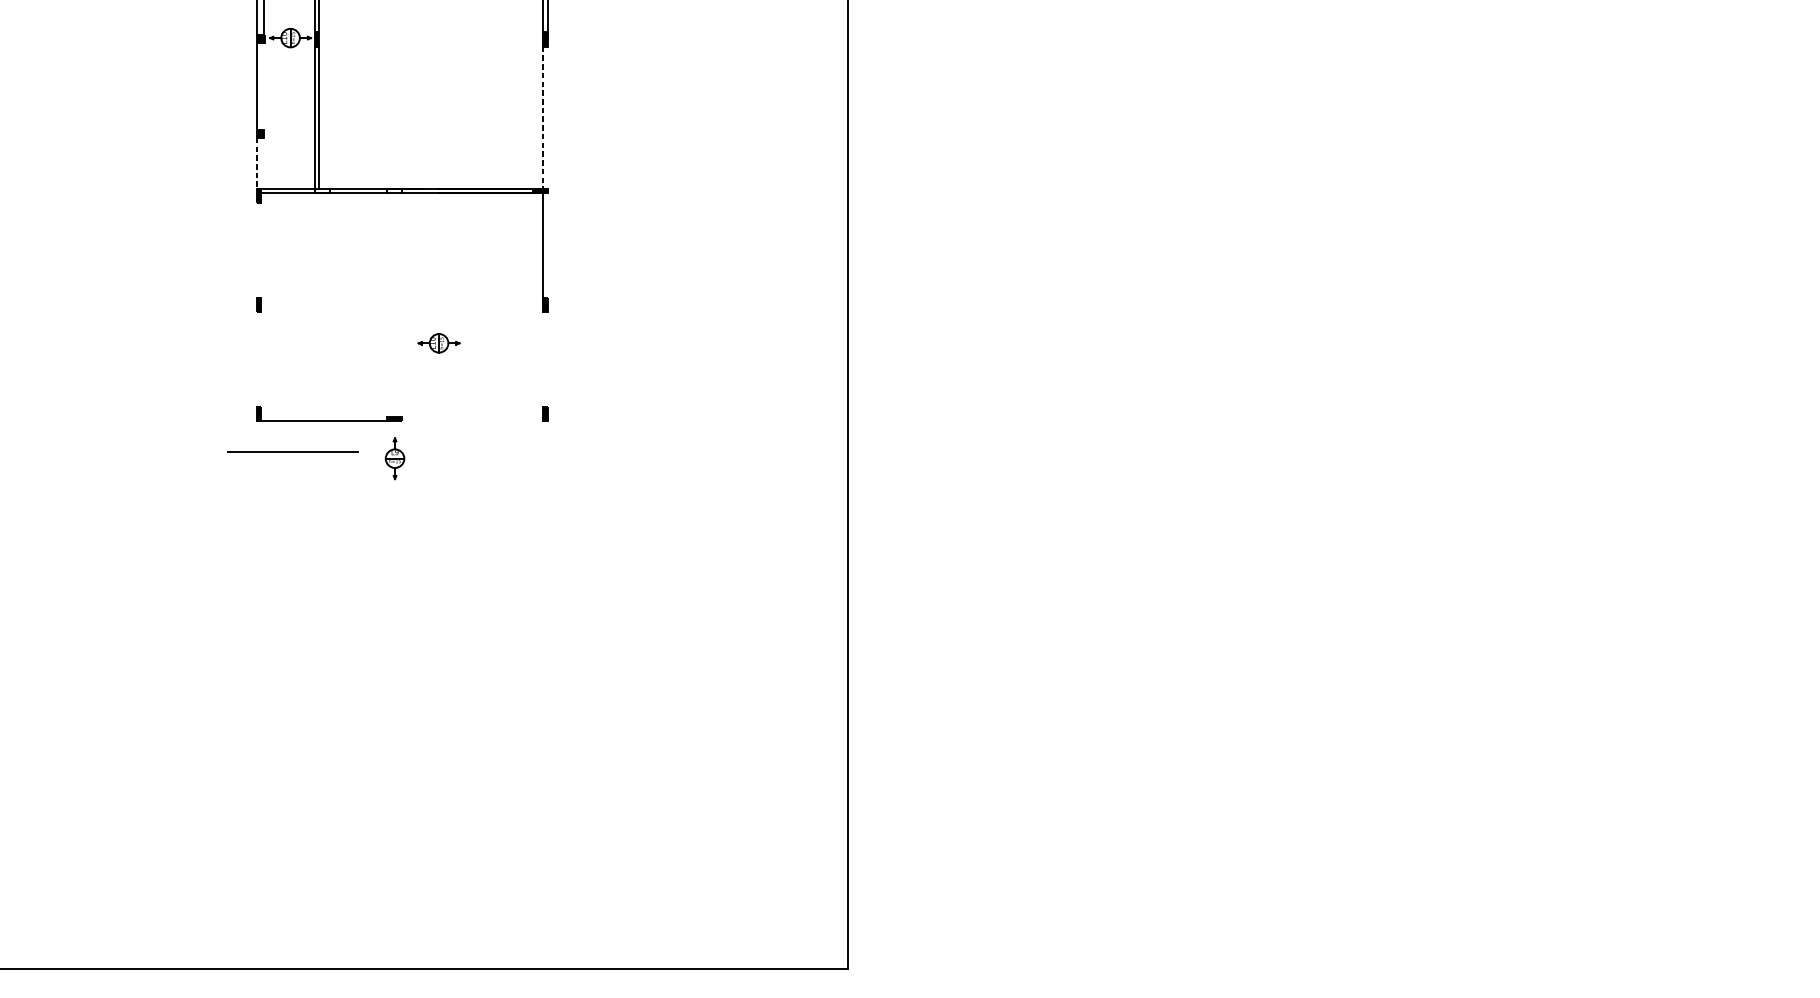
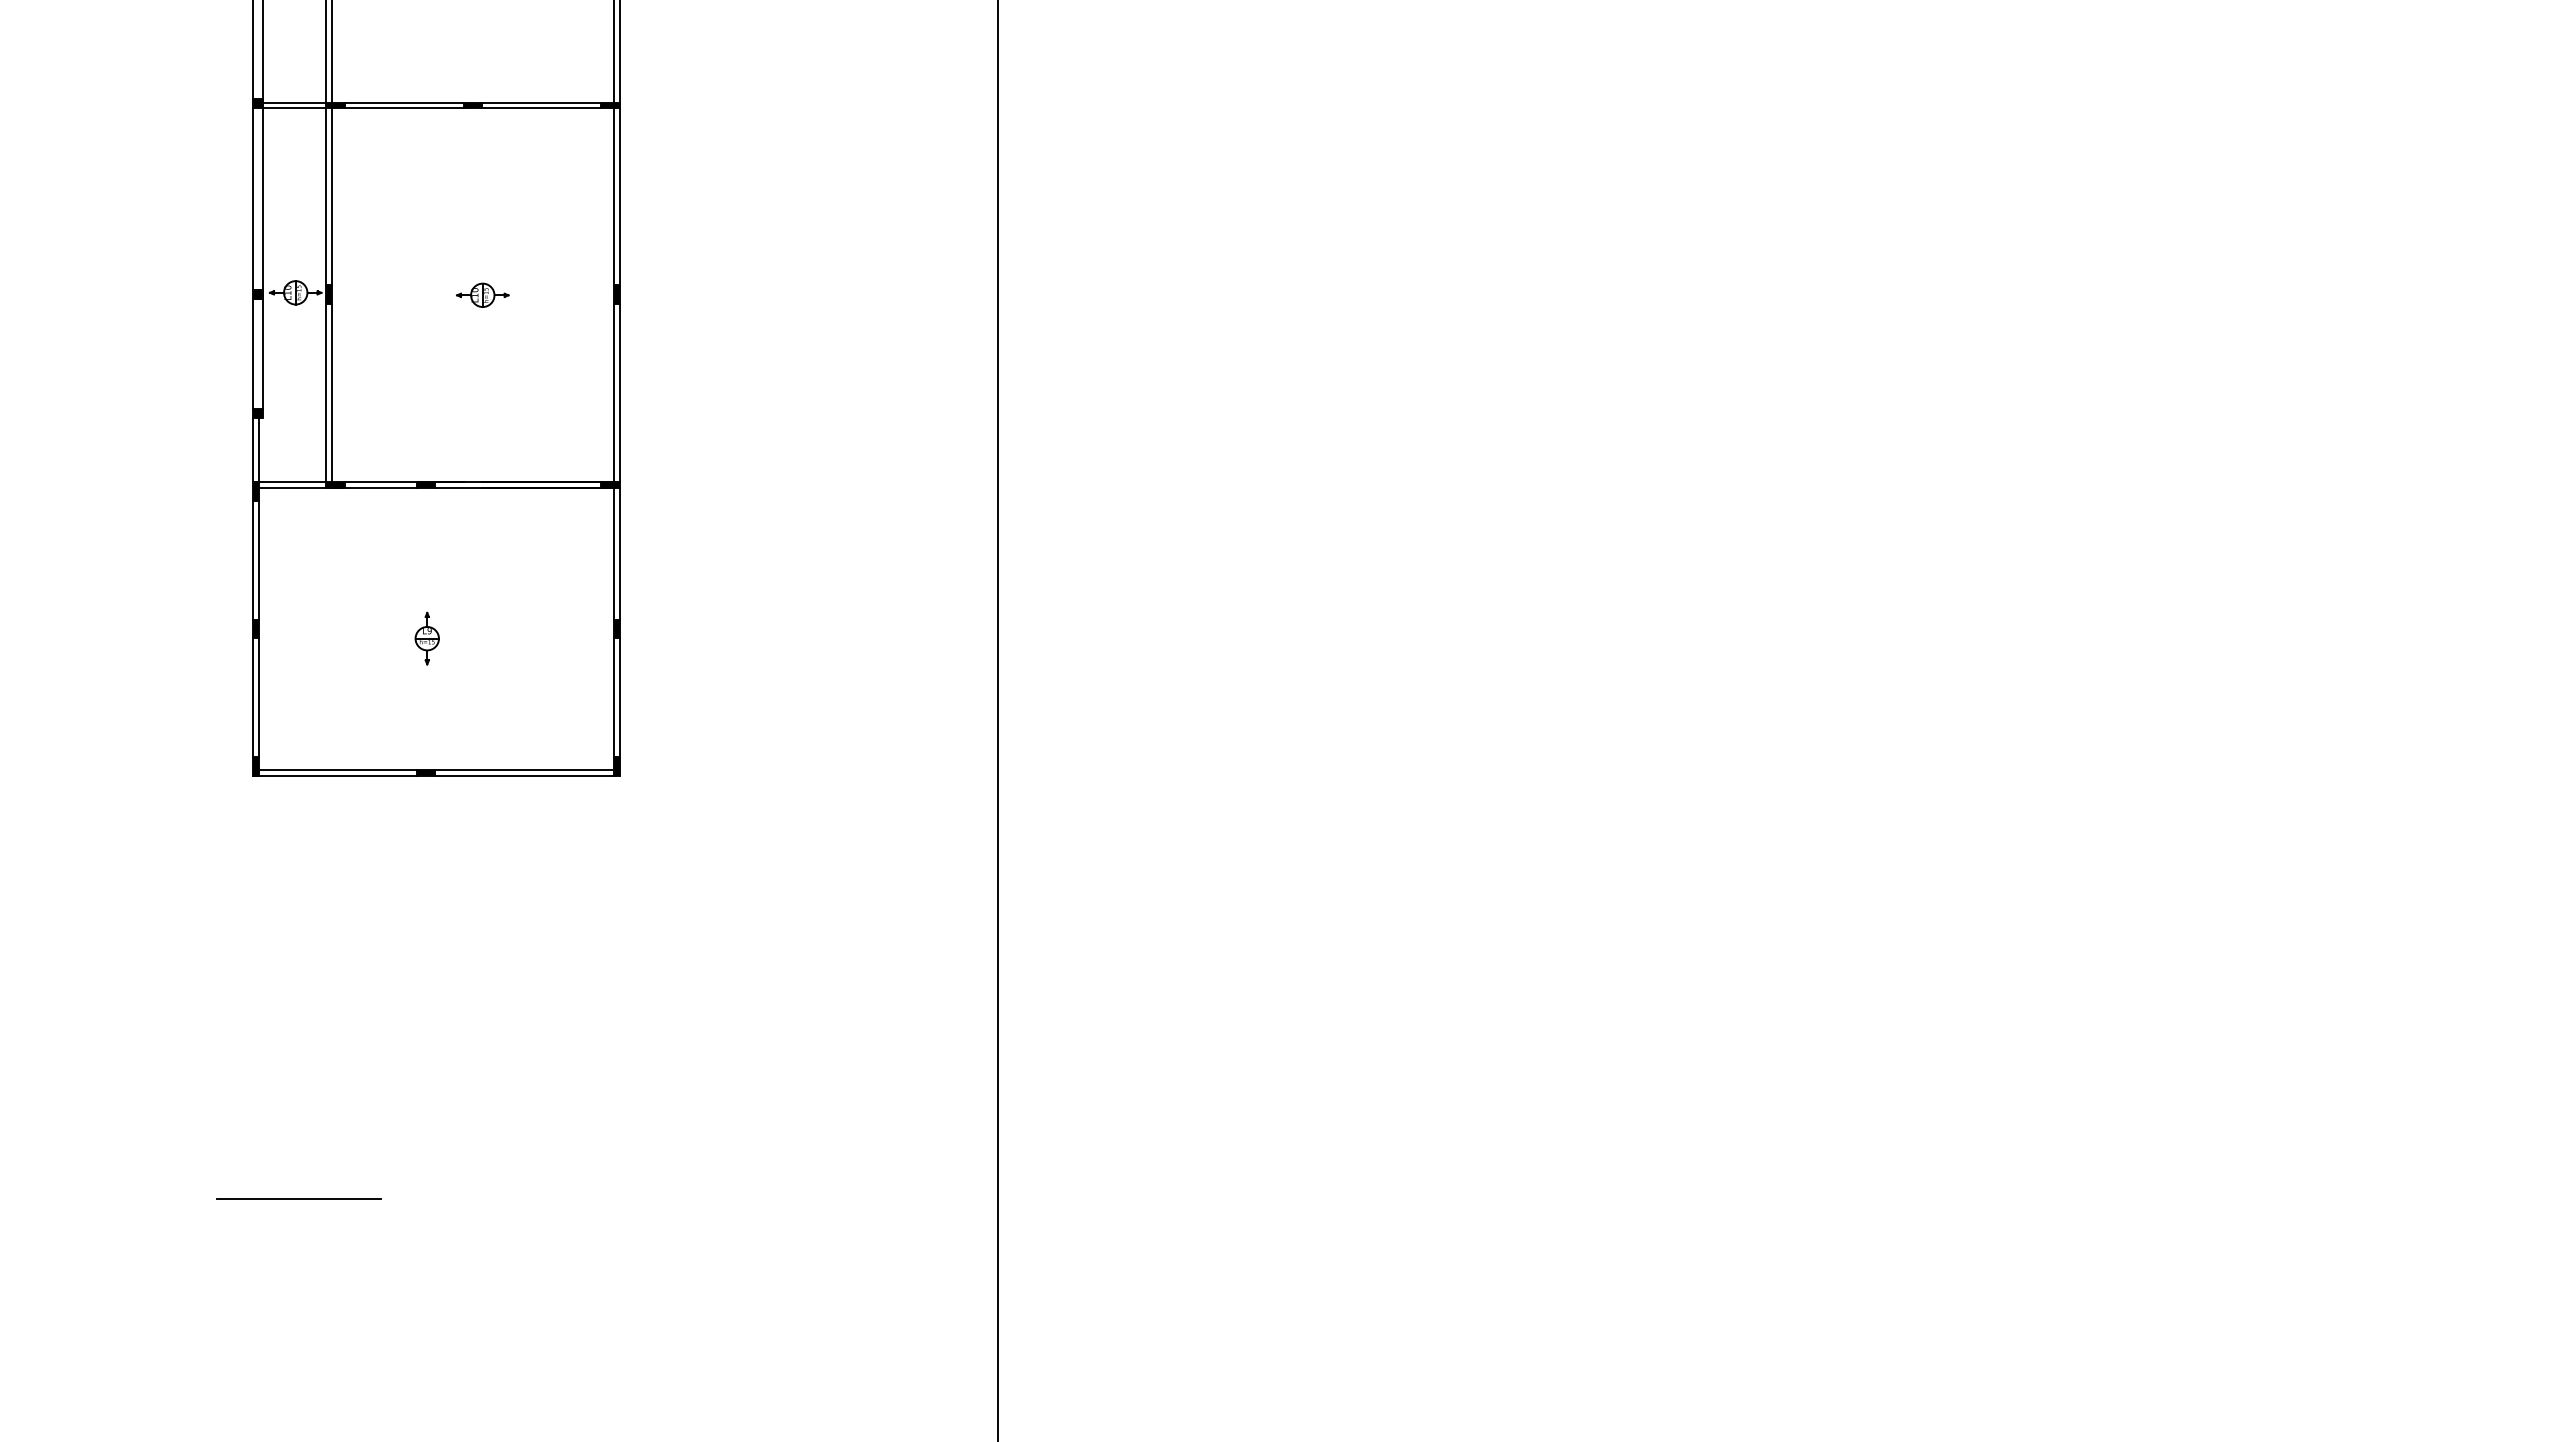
line: (264, 86) -> (262, 353), added
line: (547, 117) -> (619, 392), added
line: (543, 118) -> (614, 393), dashed -> solid
line: (257, 163) -> (253, 450), dashed -> solid
line: (261, 163) -> (258, 450), added
fill: (322, 190) -> (335, 484), added
fill: (393, 190) -> (425, 484), added
line: (547, 245) -> (619, 553), added
line: (257, 250) -> (253, 560), added
line: (261, 250) -> (258, 560), added
part: (438, 342) -> (482, 294), moved
line: (257, 359) -> (253, 697), added
line: (261, 359) -> (258, 697), added
line: (543, 359) -> (614, 697), added
line: (547, 359) -> (619, 697), added
line: (323, 417) -> (337, 770), added
line: (472, 417) -> (524, 770), added
line: (472, 421) -> (524, 775), added
line: (292, 451) -> (298, 1198), moved
part: (394, 458) -> (426, 638), moved

